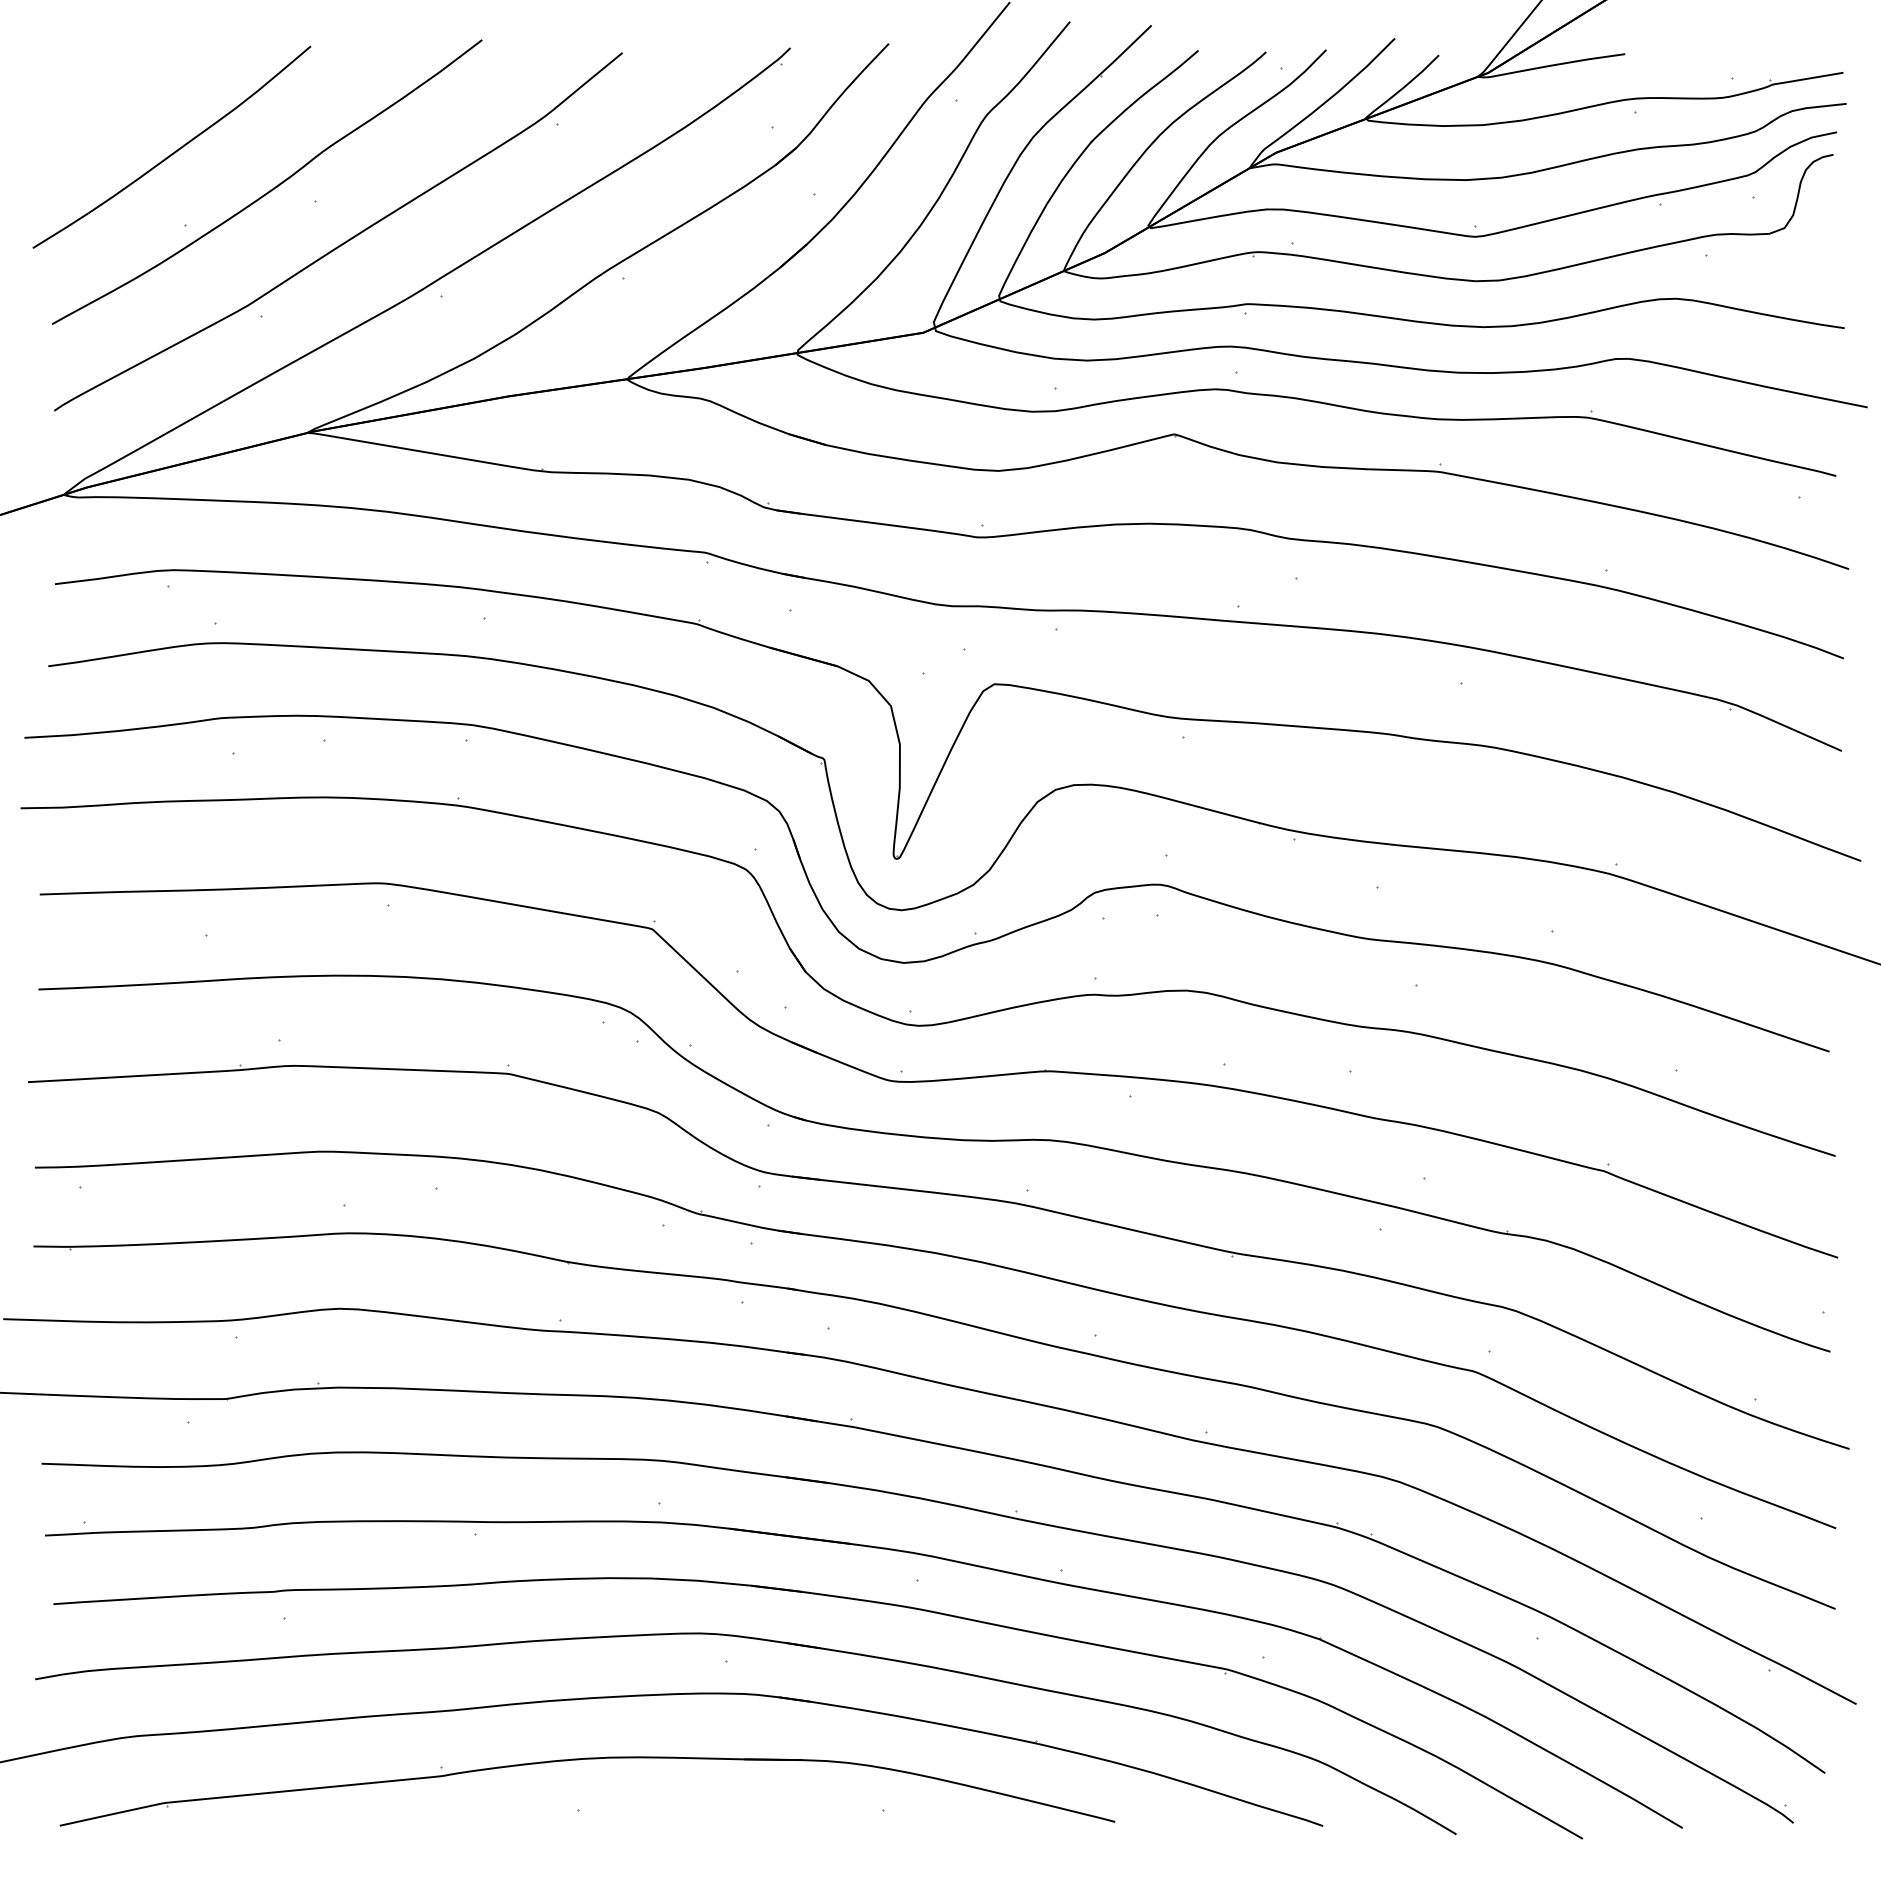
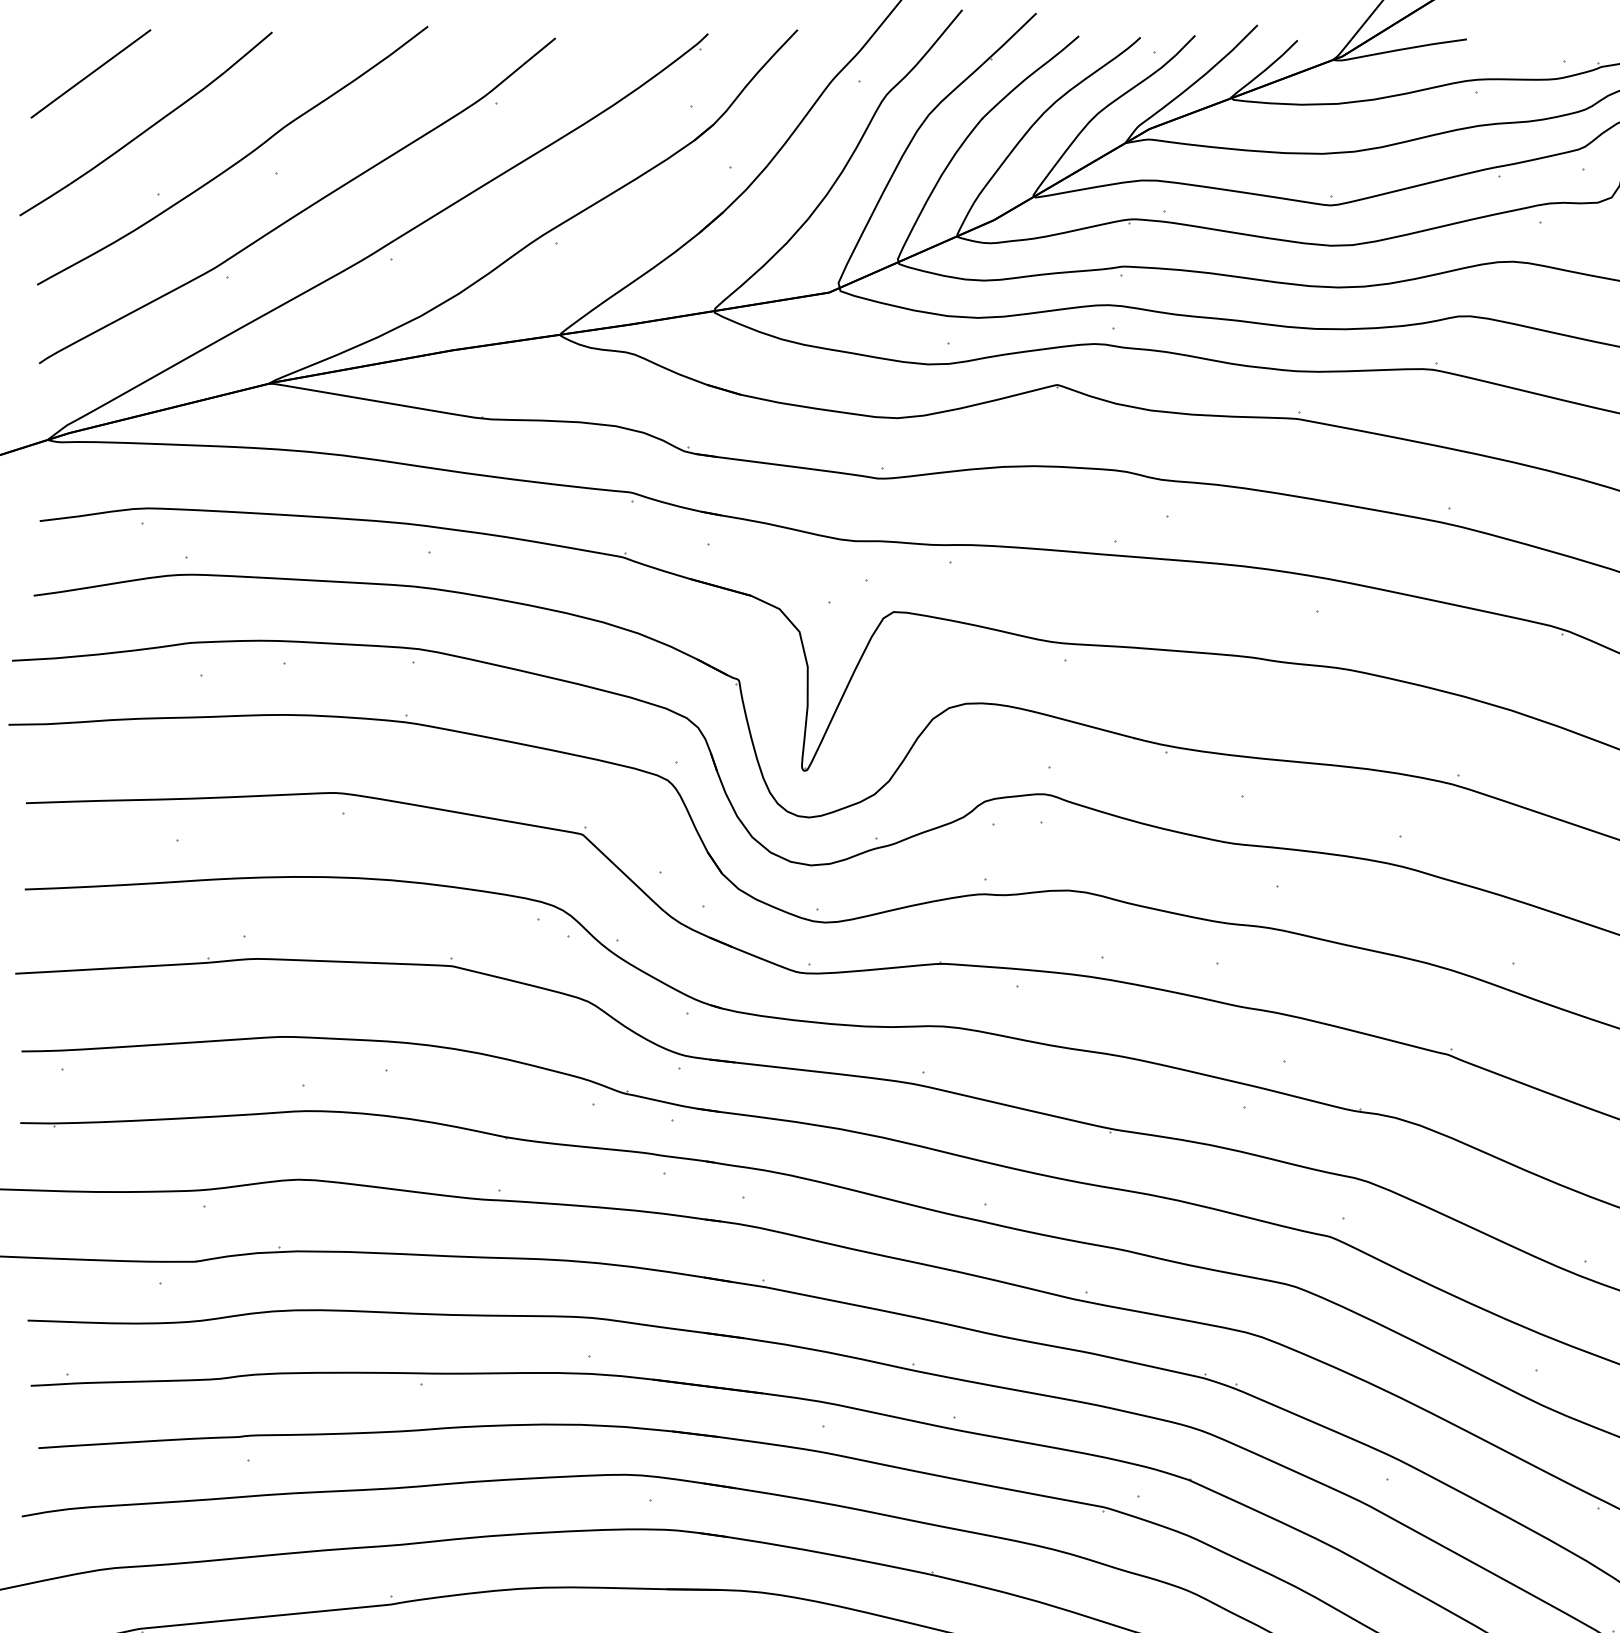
line: (111, 92) -> (91, 74), added

